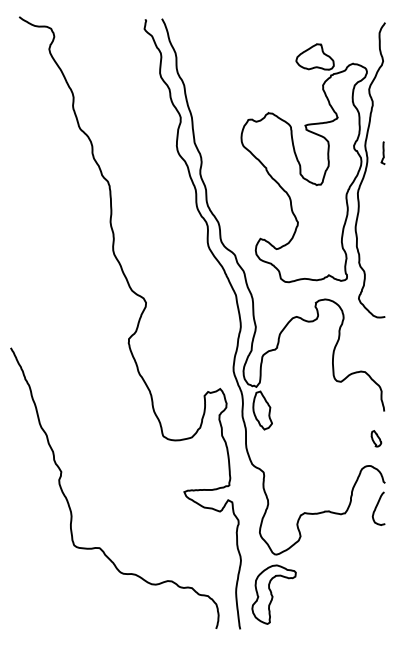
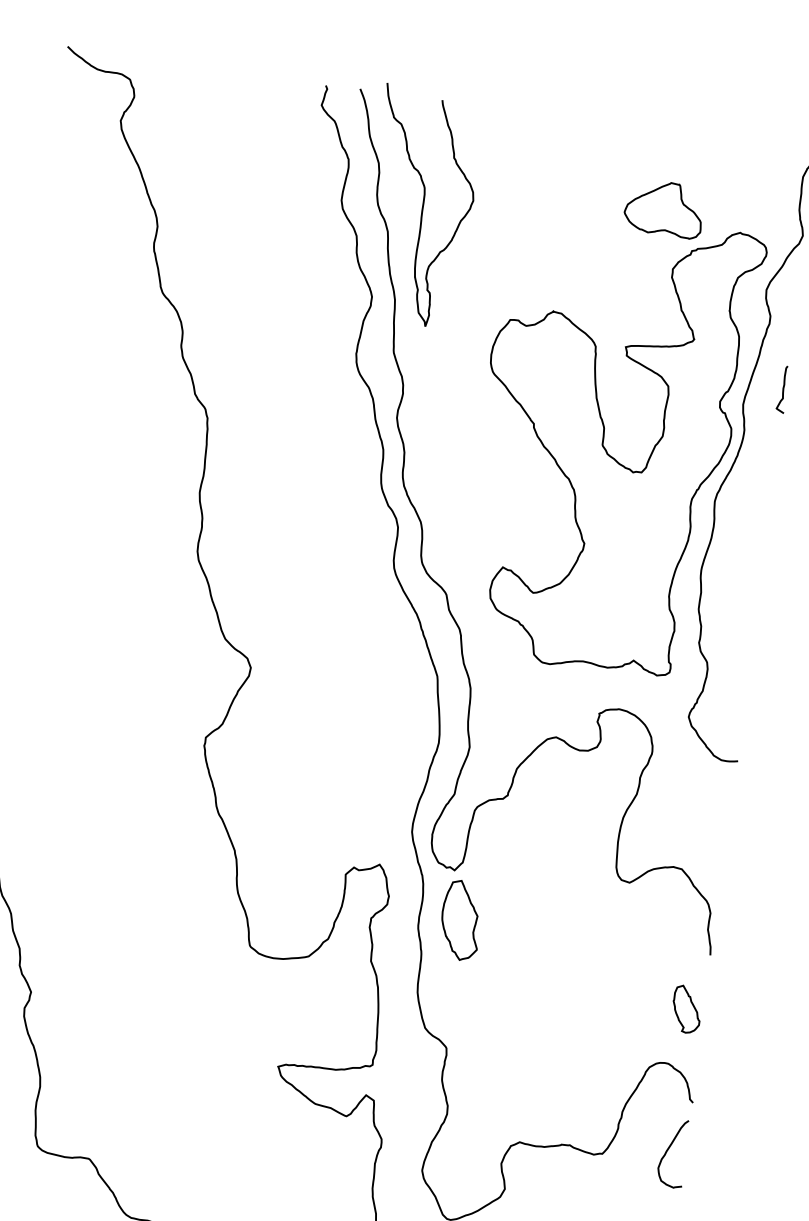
curve: (198, 71) -> (420, 207), added
curve: (382, 152) -> (781, 388), moved
part: (376, 438) -> (687, 1008), size x1.43

